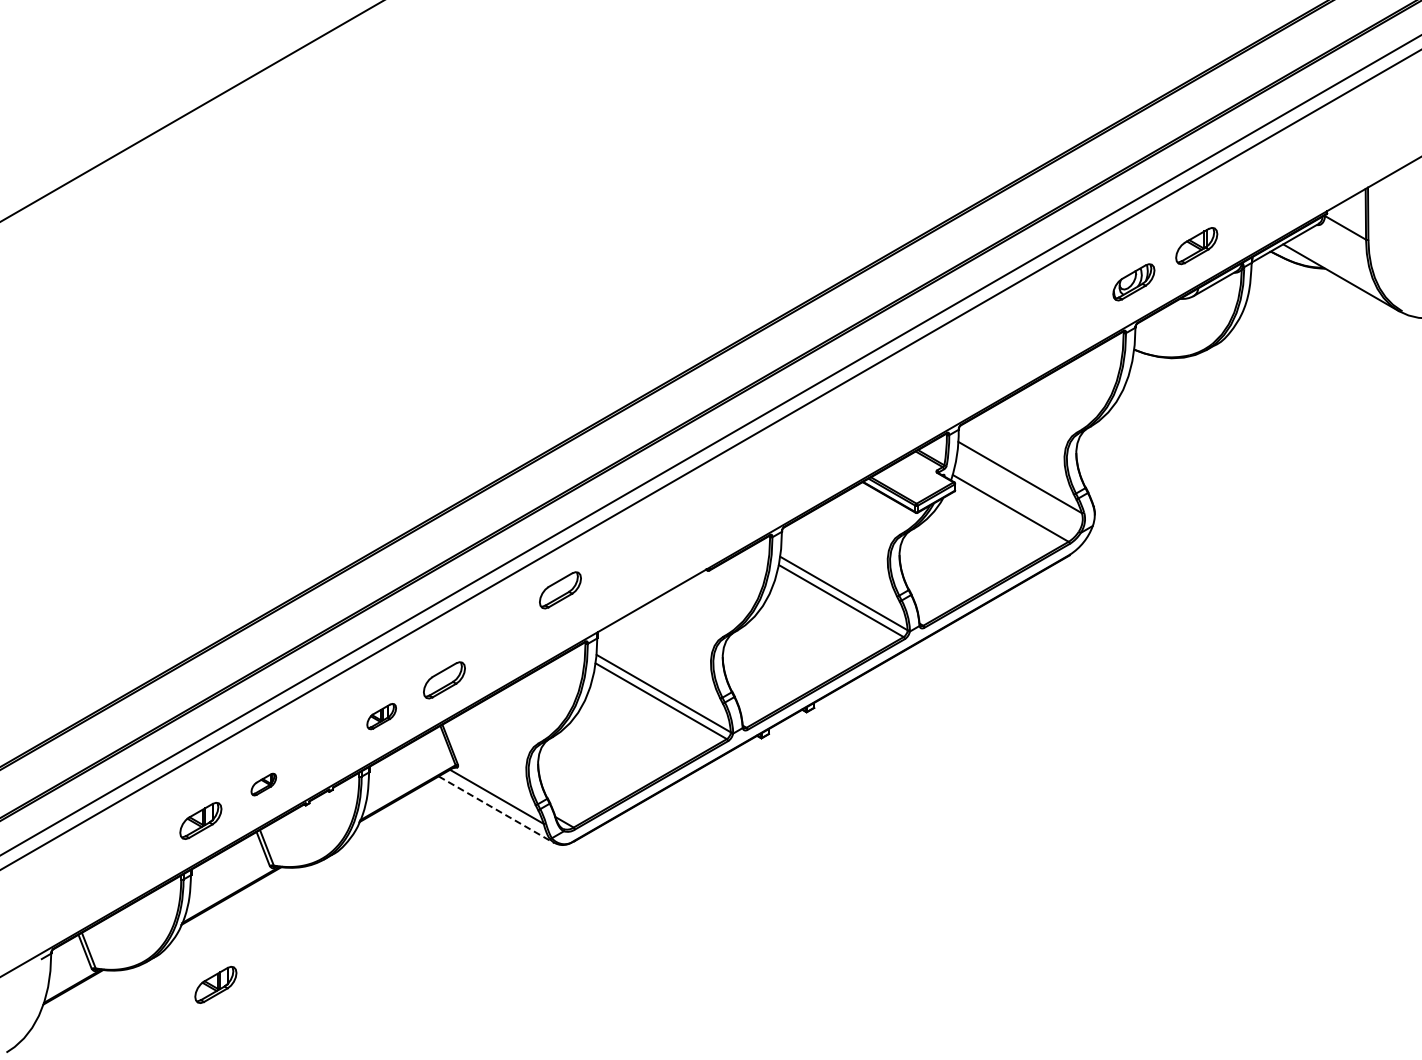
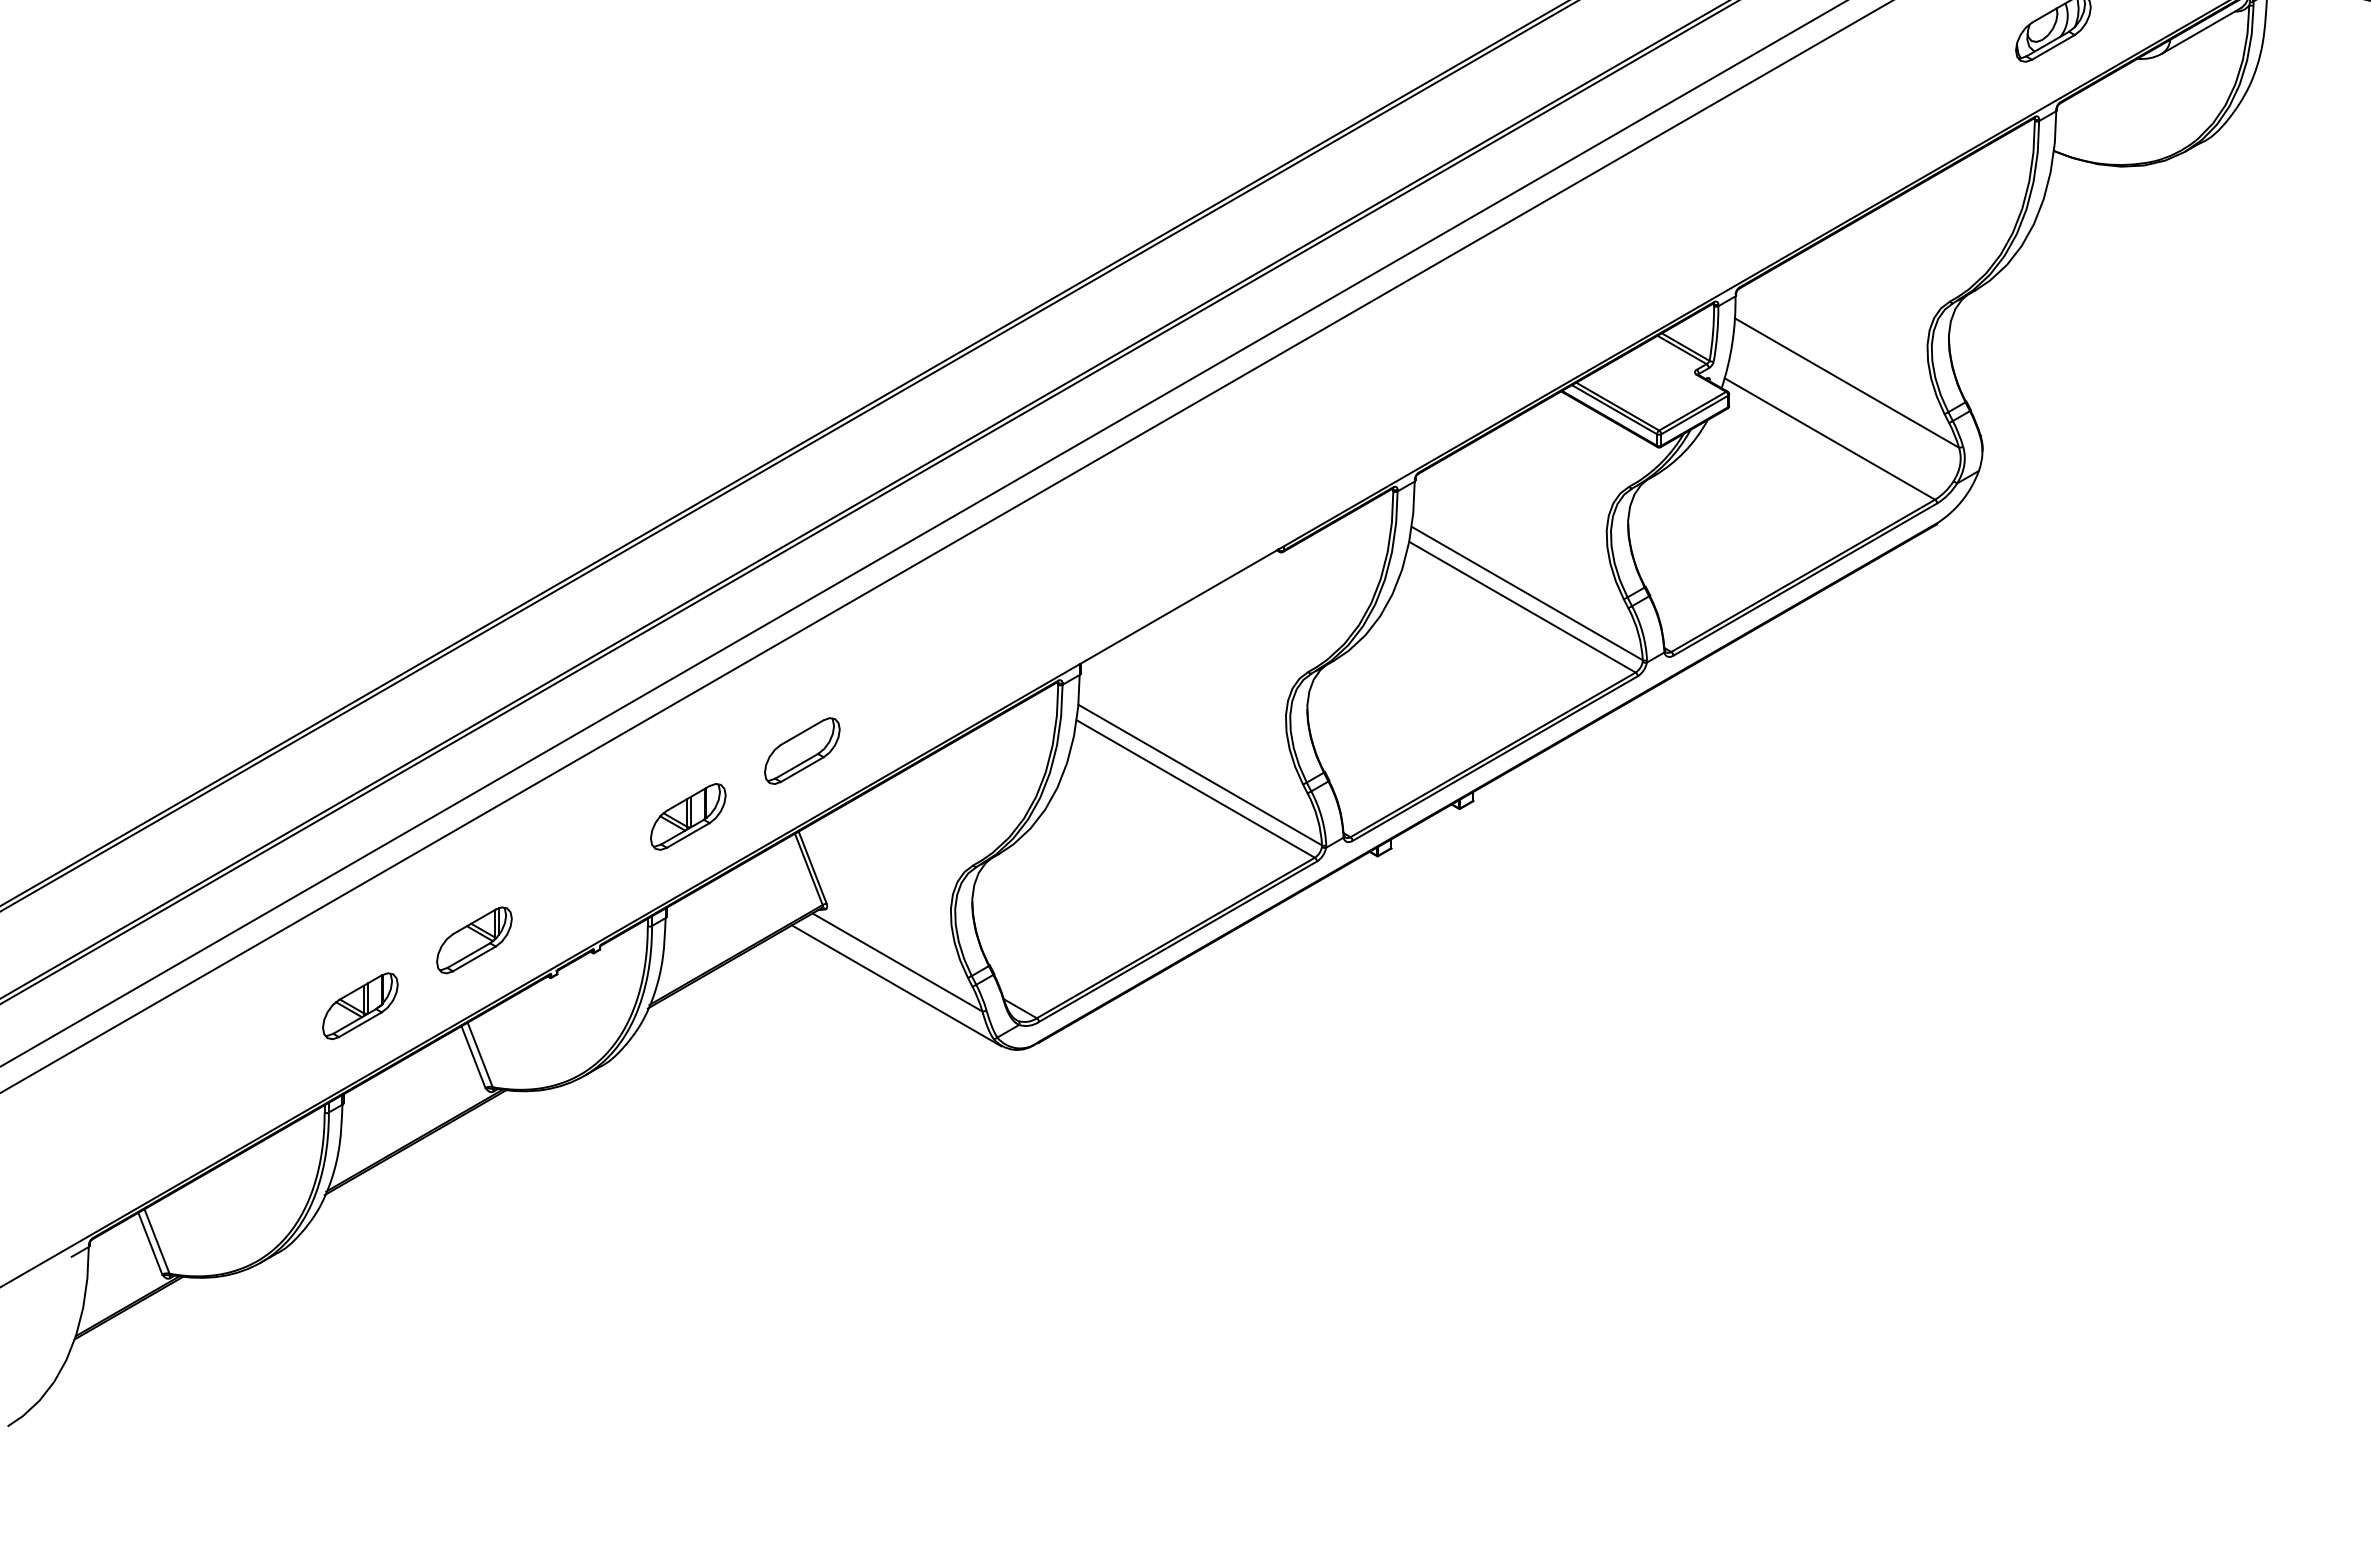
part: (560, 590) -> (1012, 588), removed
part: (381, 716) -> (688, 816), size x1.43
part: (263, 784) -> (473, 940), size x1.67
line: (496, 809) -> (896, 985), dashed -> solid
part: (215, 984) -> (386, 1302), removed

